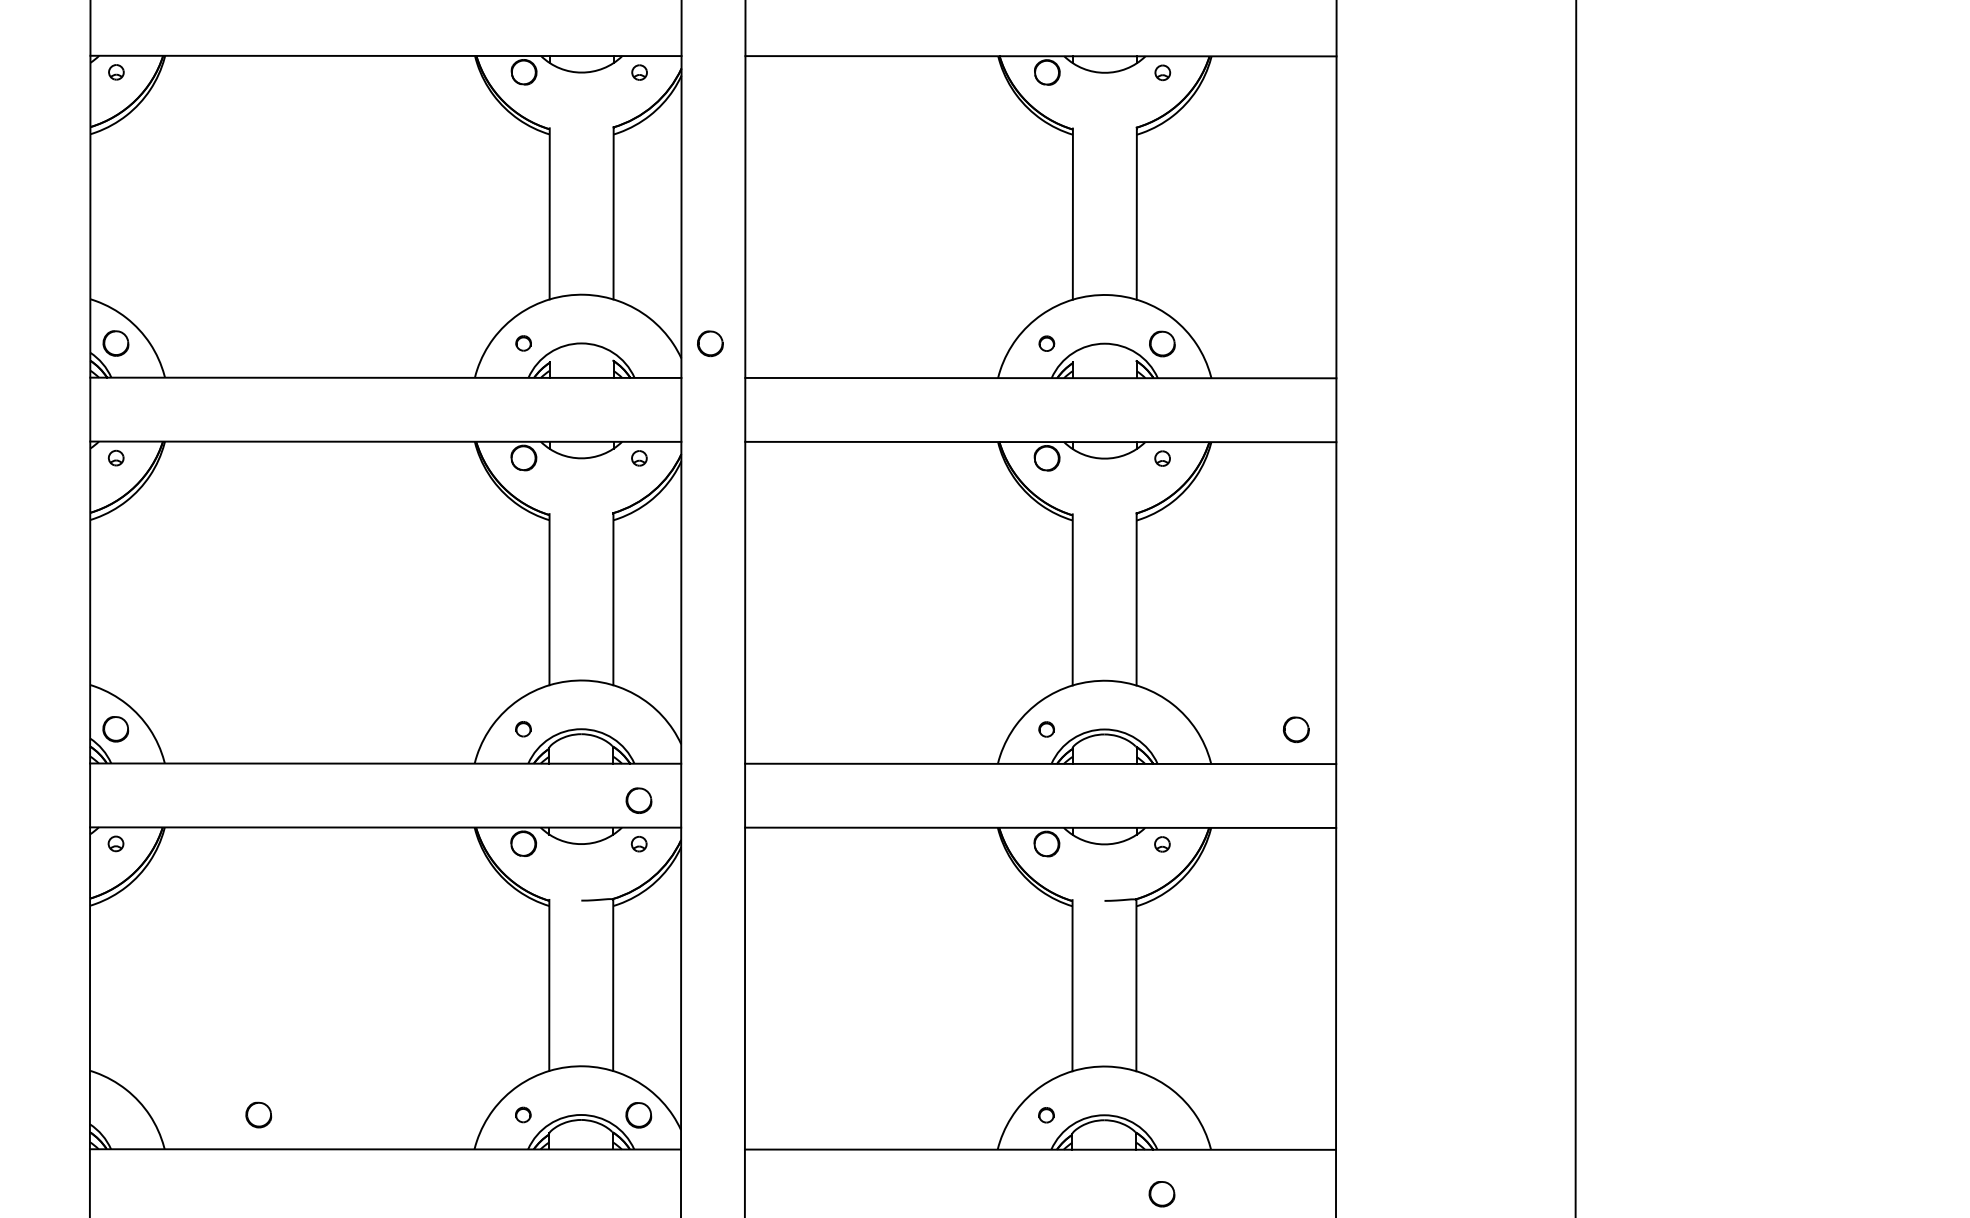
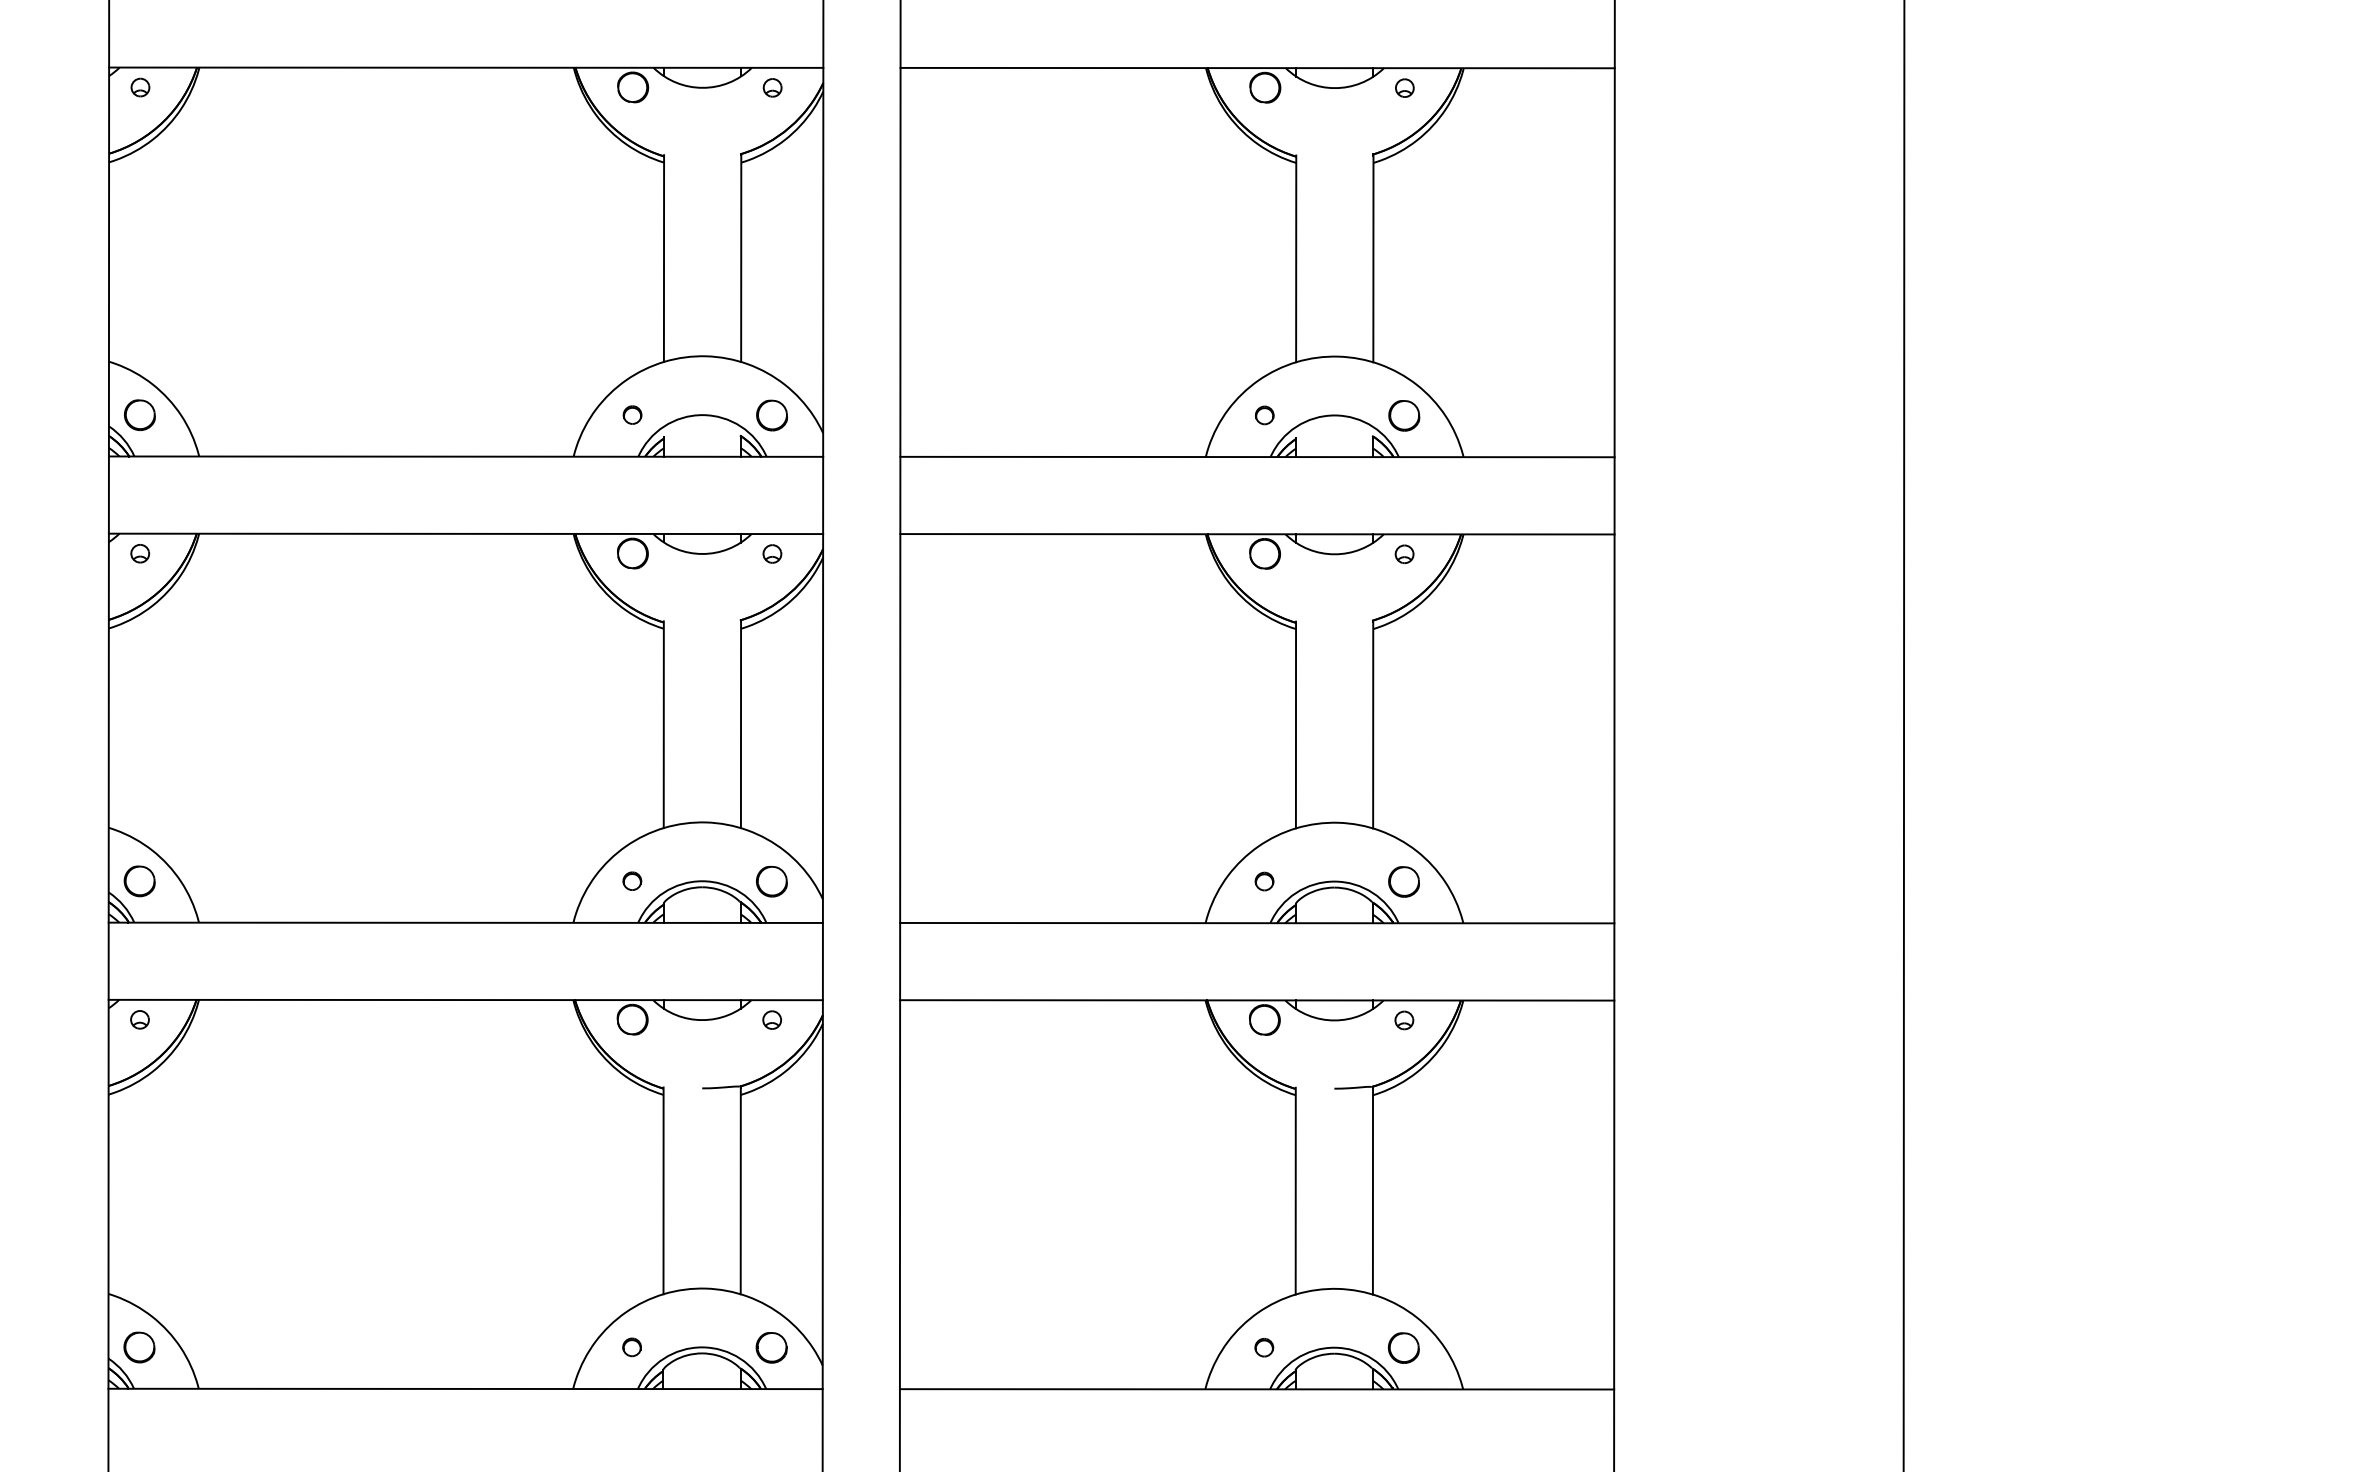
part: (709, 343) -> (771, 415), moved
part: (1295, 729) -> (1403, 881), moved
part: (638, 800) -> (771, 881), moved
part: (258, 1115) -> (139, 1347), moved
part: (1161, 1193) -> (1403, 1347), moved

